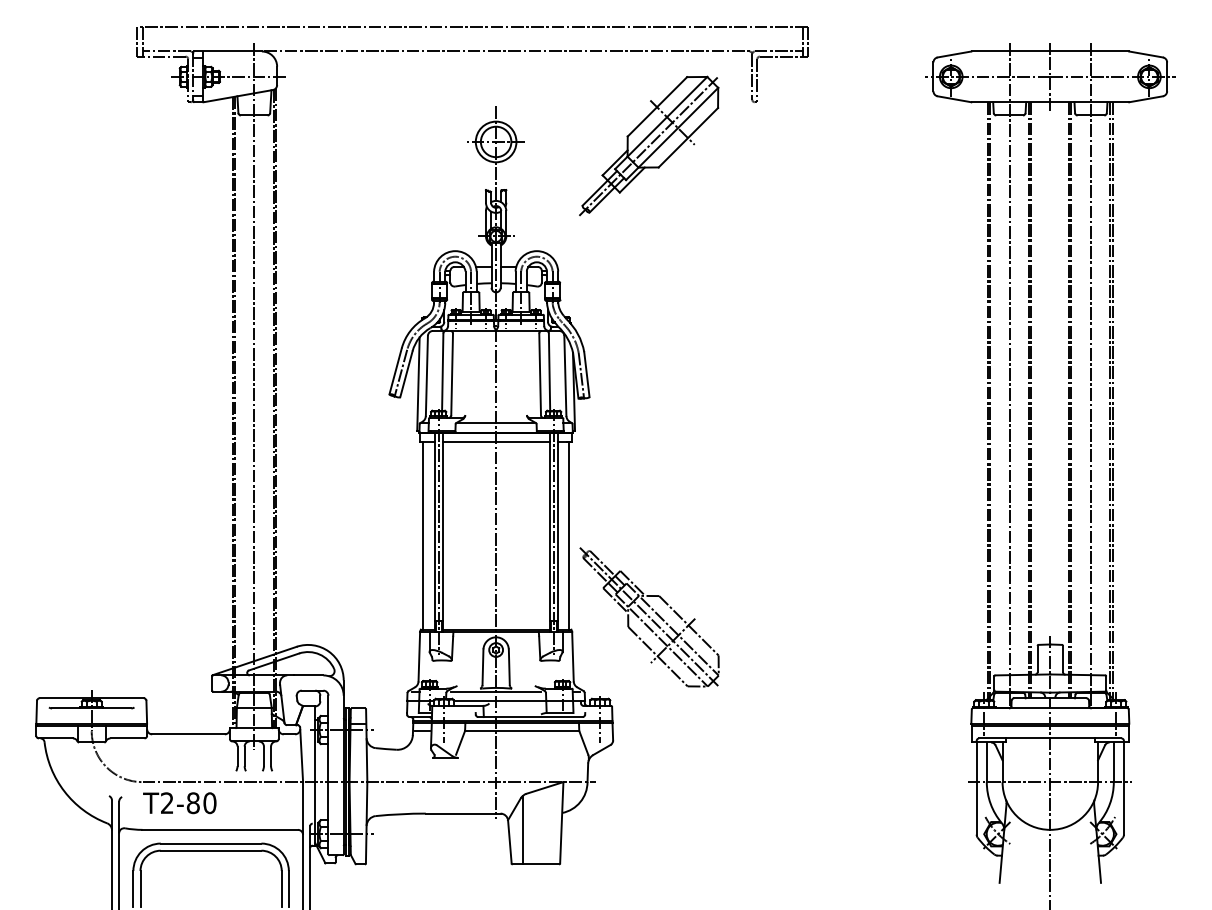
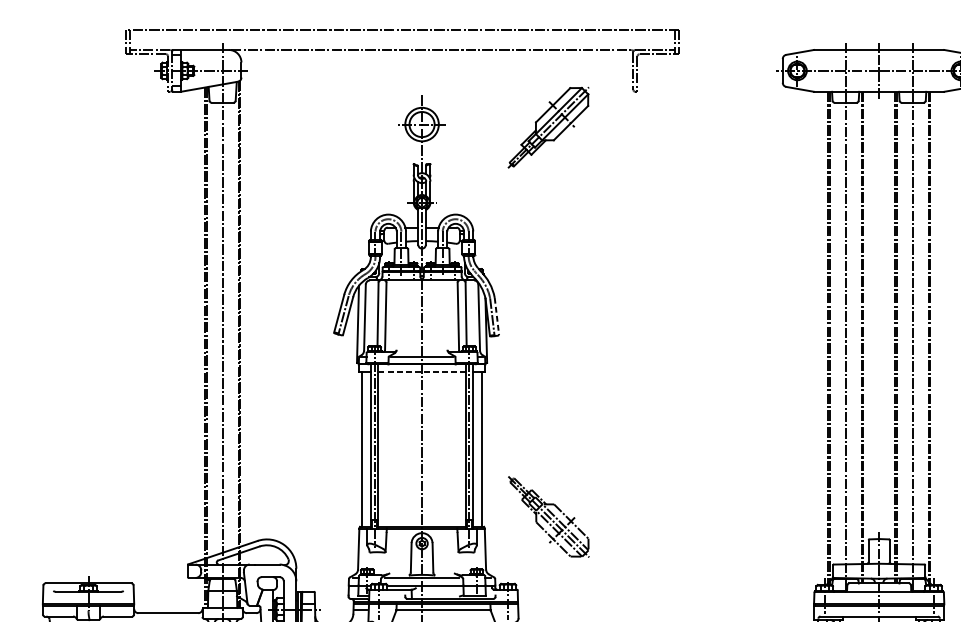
part: (649, 145) -> (548, 127), size x0.7
line: (586, 374) -> (496, 316), solid -> dashed
line: (495, 441) -> (421, 371), solid -> dashed
part: (649, 617) -> (548, 516), size x0.7

